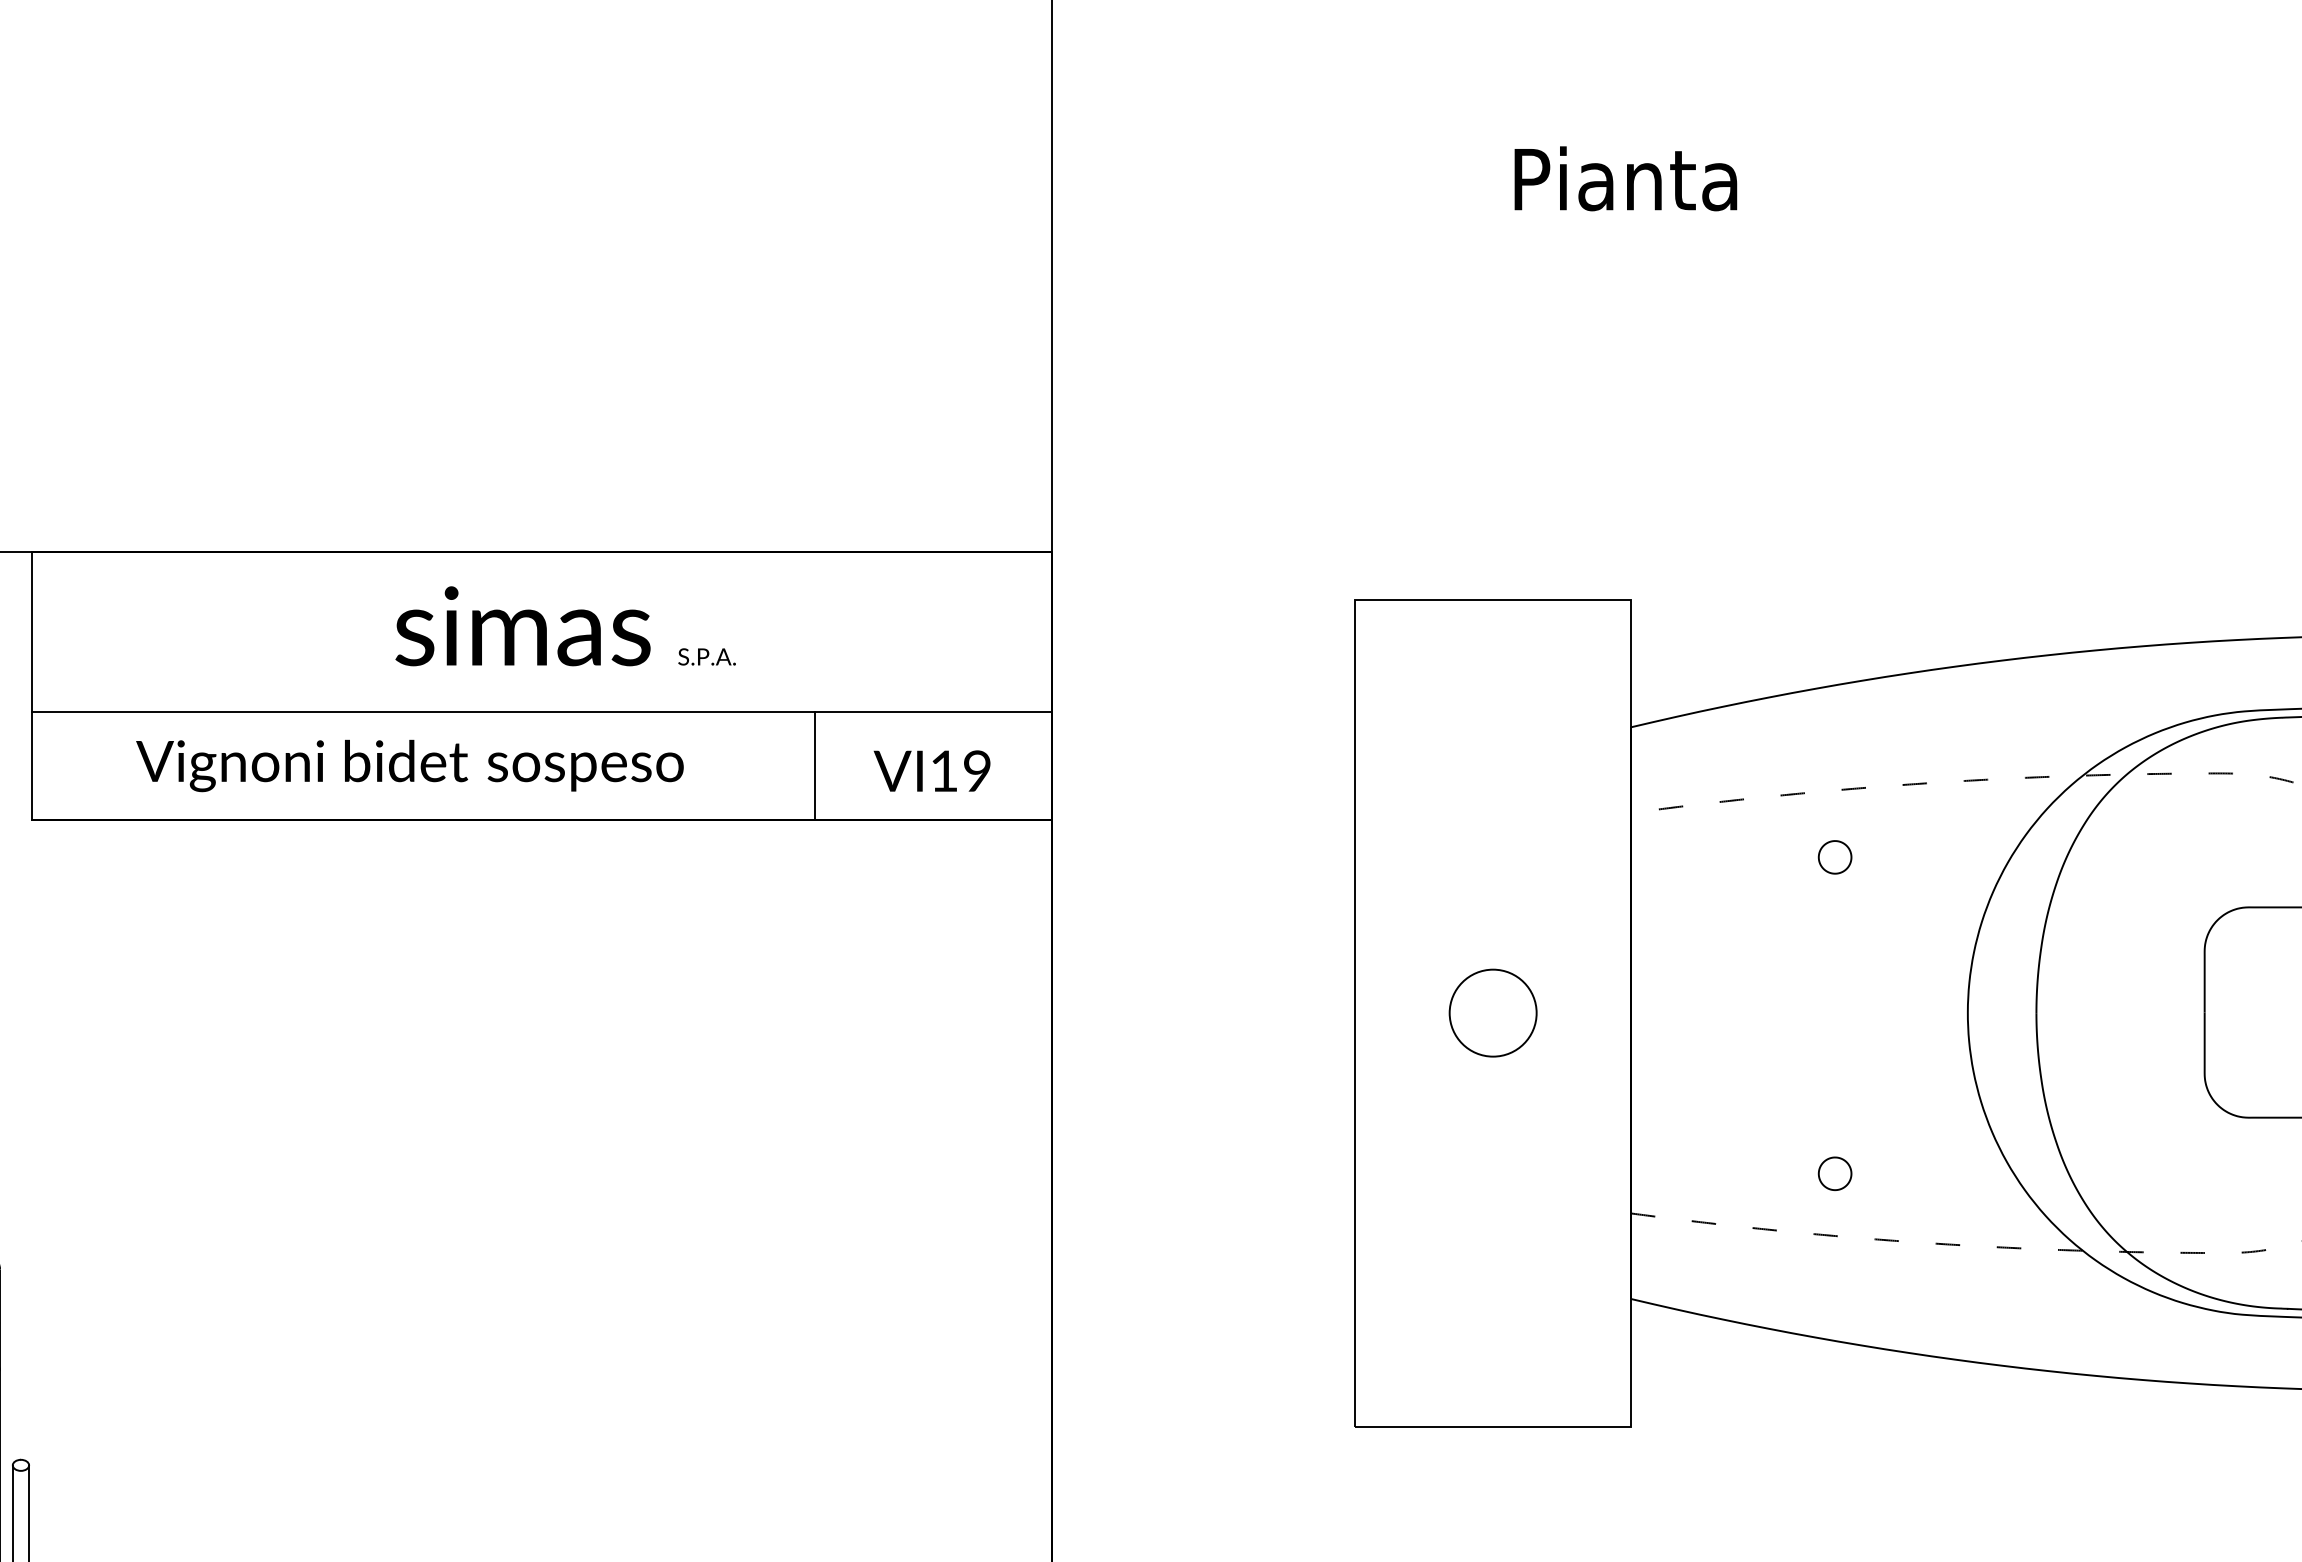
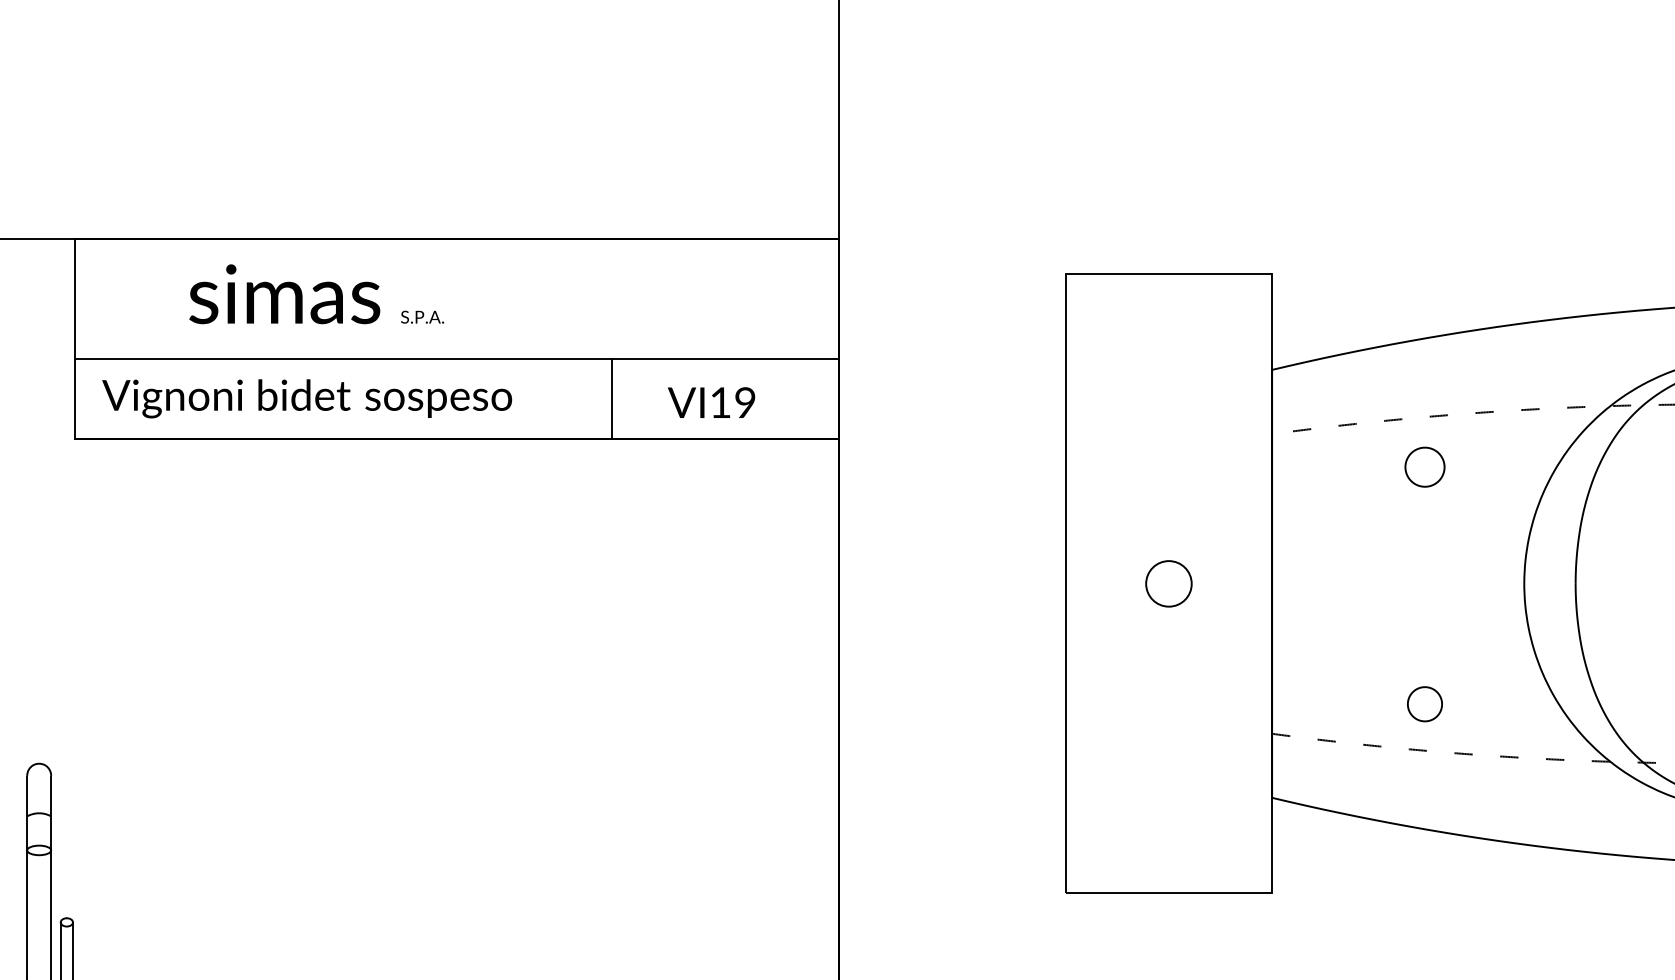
text: (565, 626) -> (316, 294), moved
text: (409, 765) -> (306, 398), moved
line: (814, 765) -> (612, 398), moved
text: (931, 770) -> (711, 402), moved
part: (1834, 857) -> (1424, 467), size x1.6
circle: (1492, 1012) -> (1168, 583), size x0.7
part: (1834, 1173) -> (1424, 703), size x1.4

